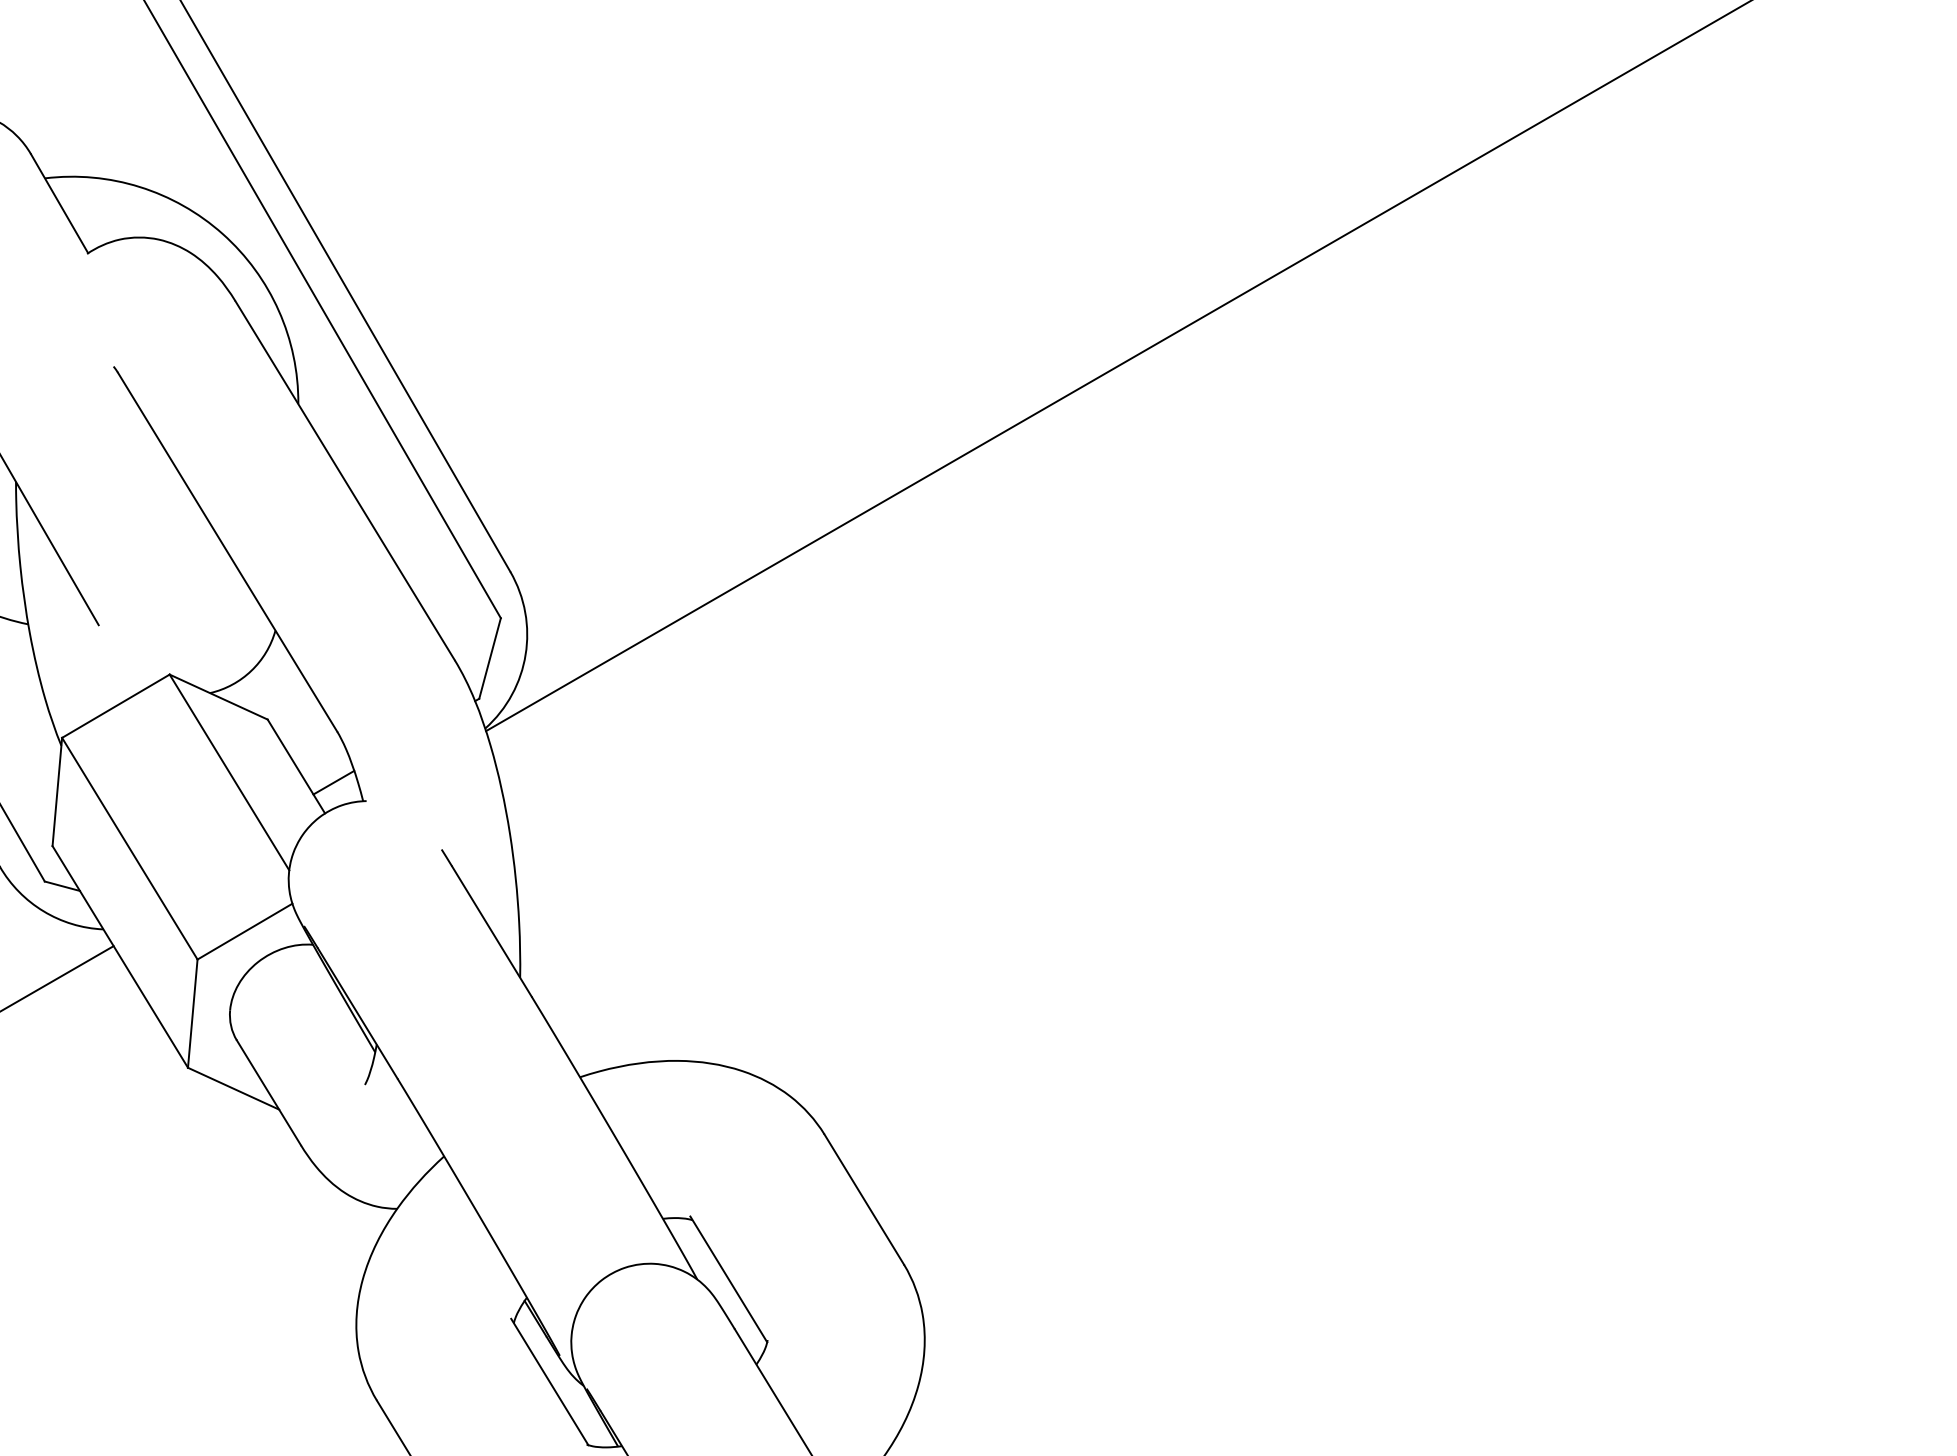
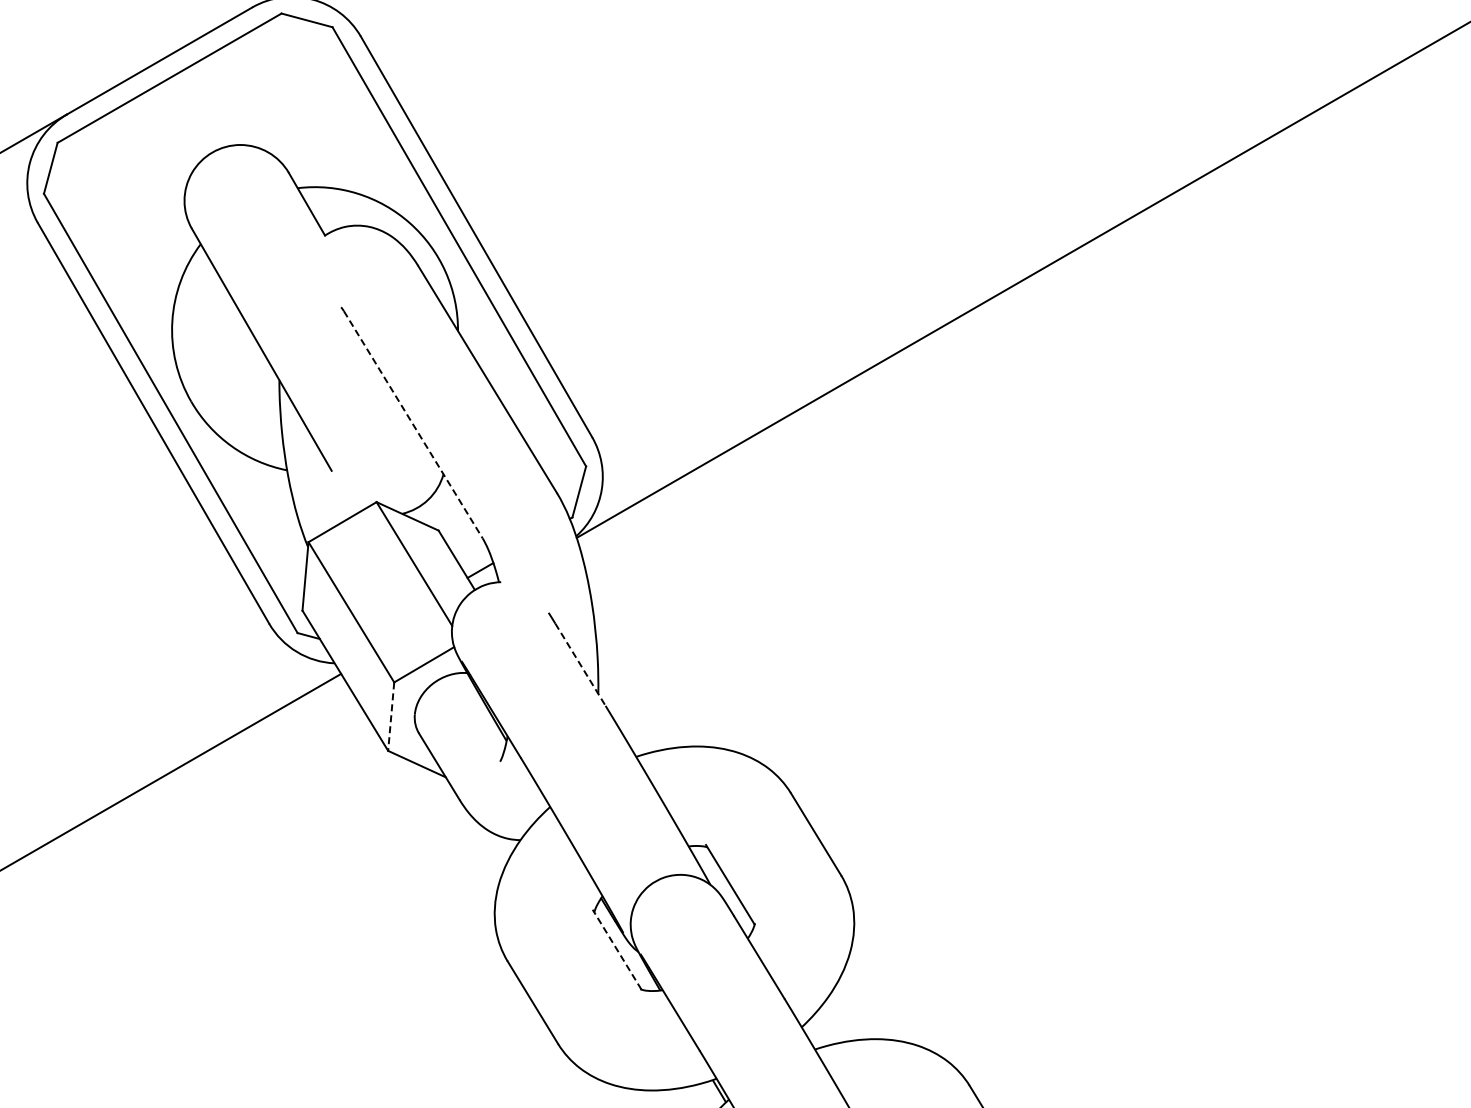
line: (227, 553) -> (413, 425), solid -> dashed
line: (491, 932) -> (580, 665), solid -> dashed
line: (193, 1015) -> (391, 717), solid -> dashed
line: (550, 1381) -> (617, 949), solid -> dashed

